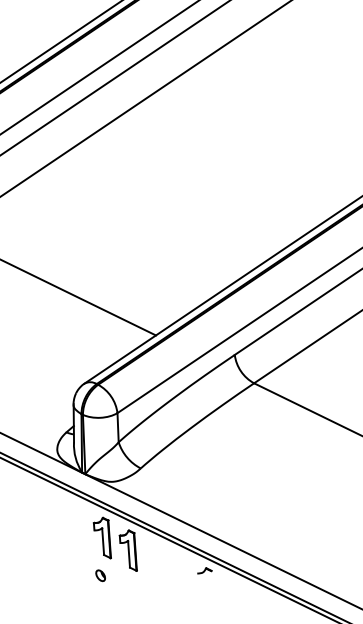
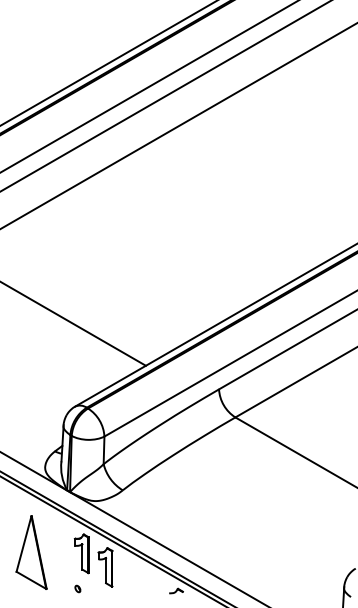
part: (49, 540) -> (31, 552), added
part: (100, 575) -> (77, 588), size x0.62

